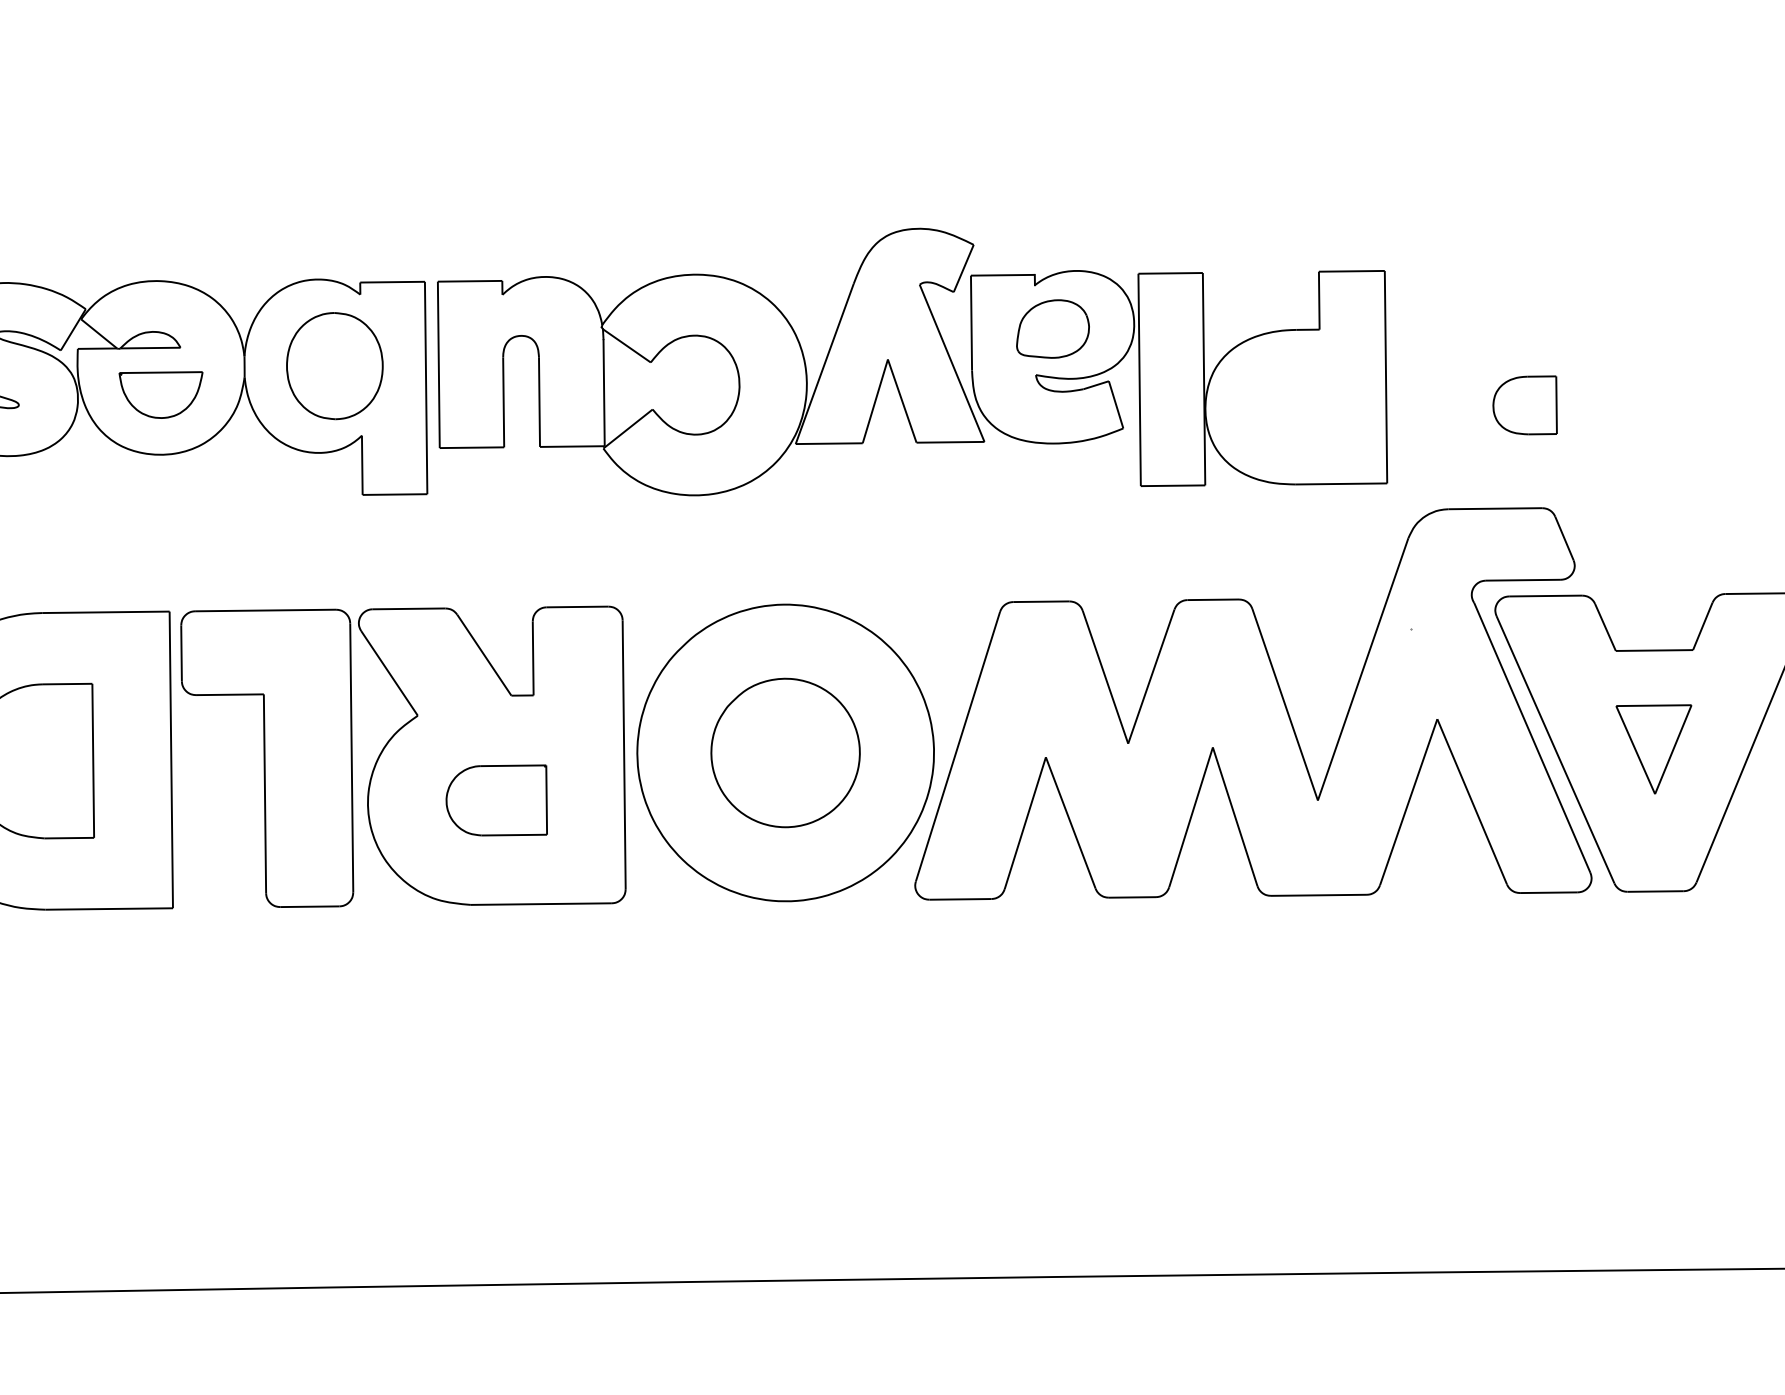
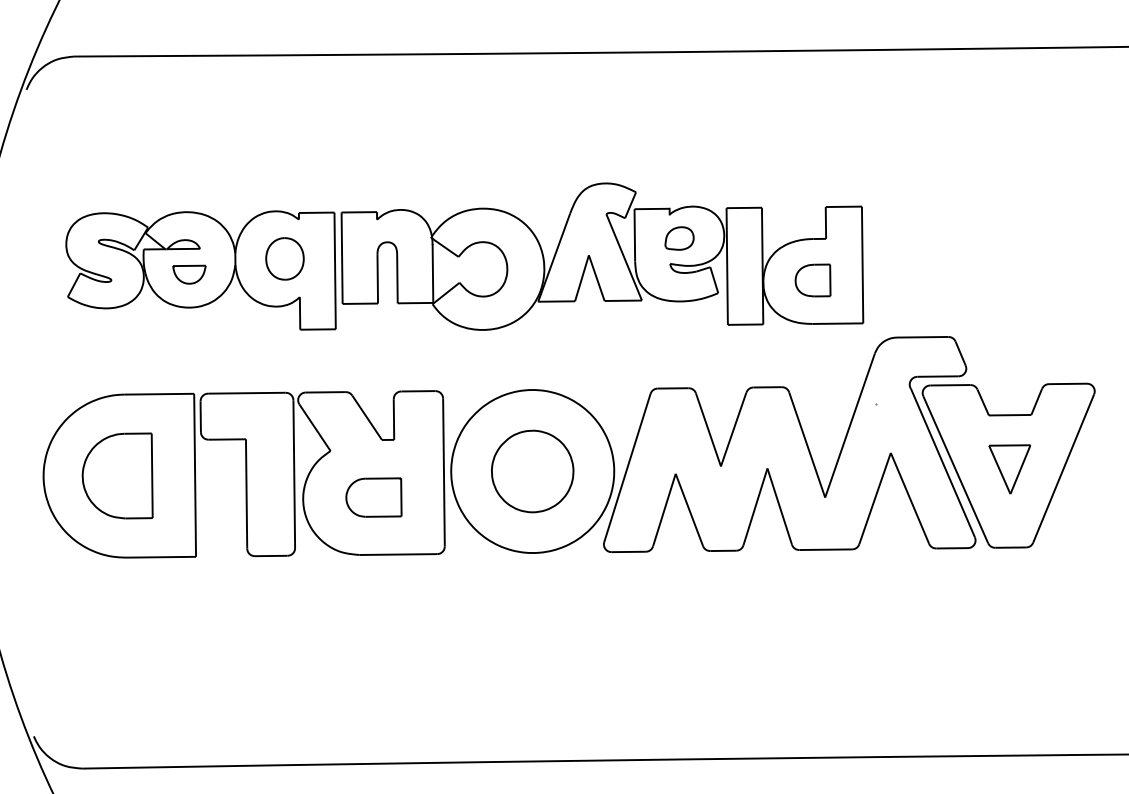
part: (1052, 328) -> (679, 238), size x0.71
part: (333, 365) -> (284, 258), size x0.71
part: (161, 394) -> (189, 274), size x0.71
part: (1524, 405) -> (812, 280), moved

